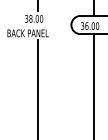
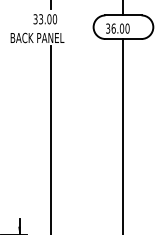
text: (31, 19) -> (41, 19), 38.00 -> 33.00

